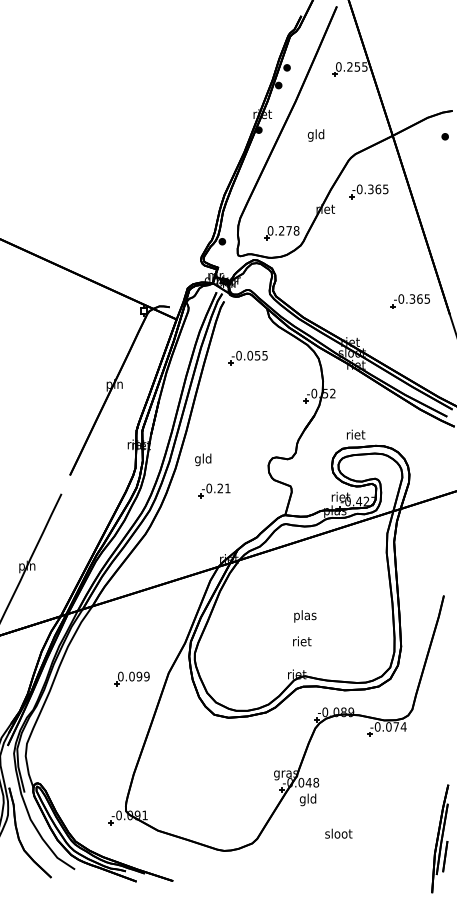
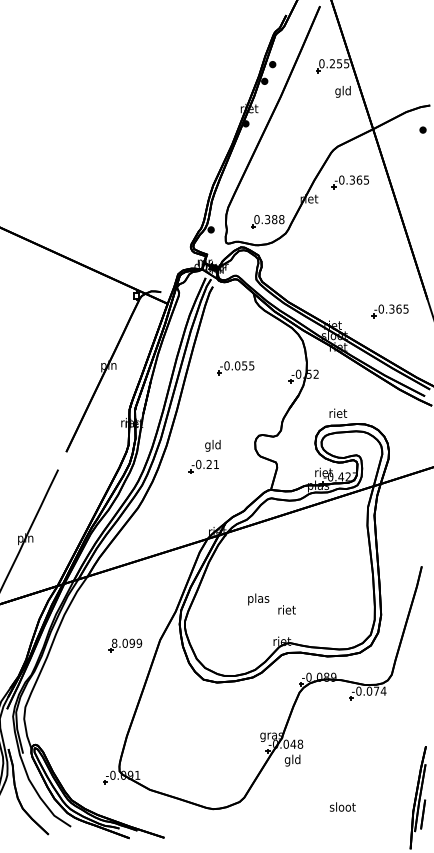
text: (315, 135) -> (342, 91), moved
text: (285, 230) -> (271, 219), 0.278 -> 0.388
part: (409, 301) -> (389, 311), moved
part: (247, 357) -> (235, 367), moved
text: (203, 459) -> (213, 445), moved
text: (305, 616) -> (258, 599), moved
text: (120, 676) -> (114, 643), 0.099 -> 8.099
text: (338, 833) -> (342, 806), moved

